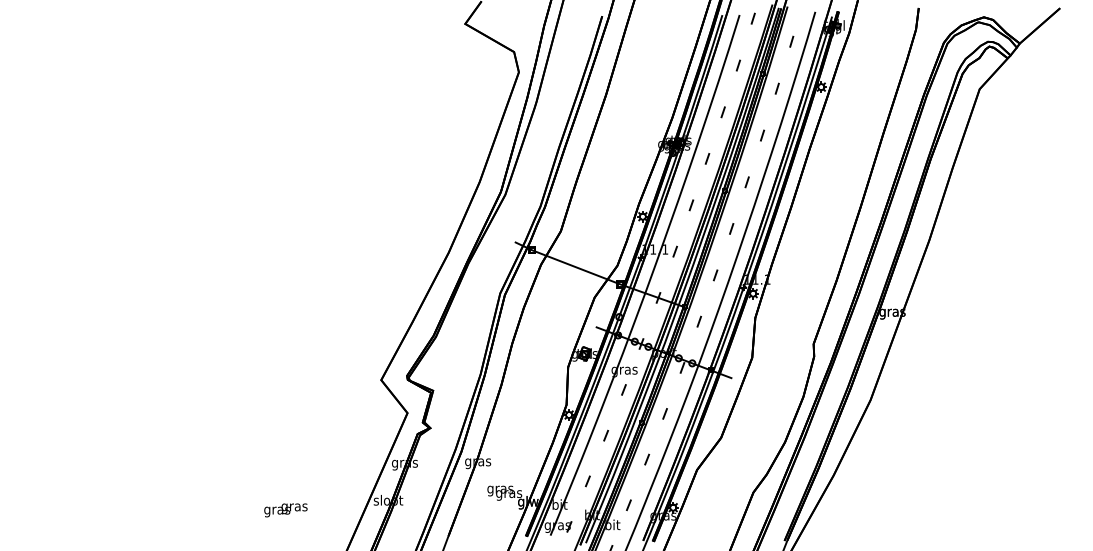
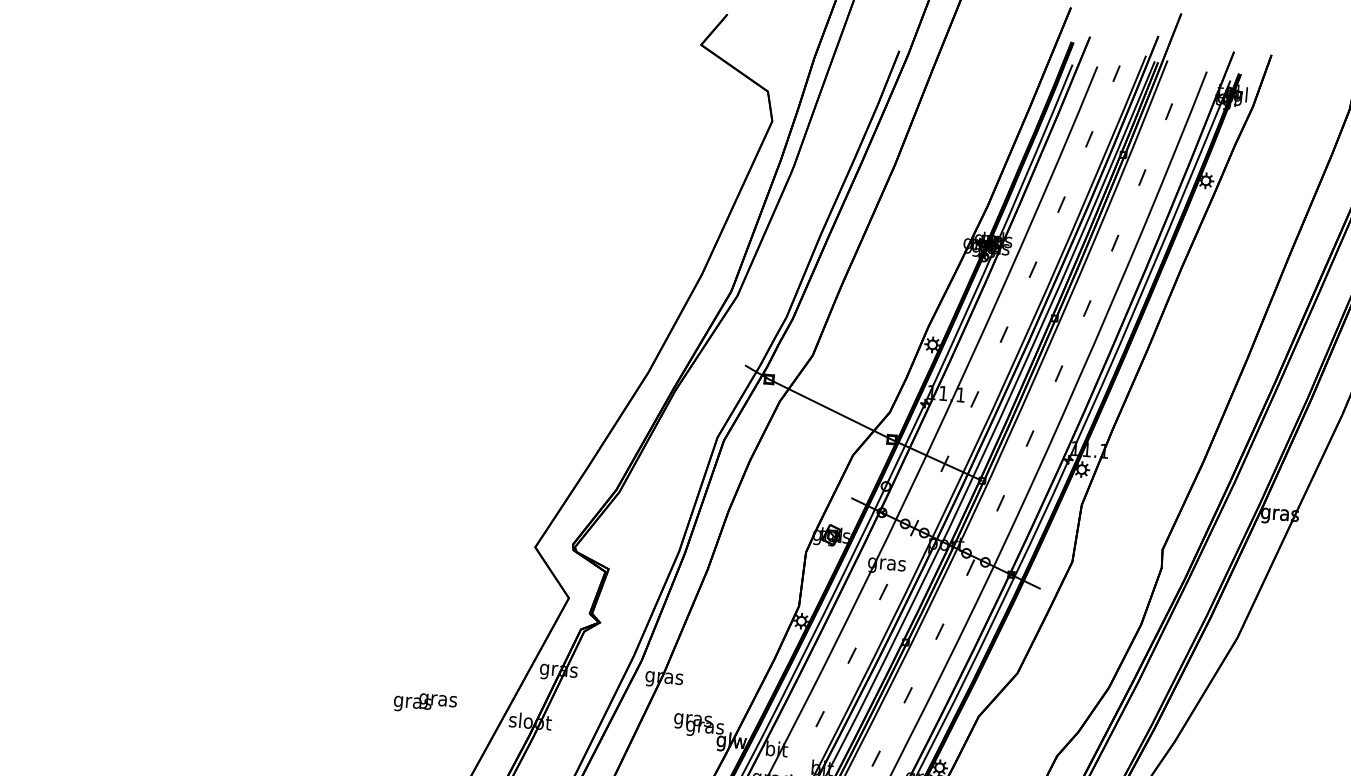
text: (285, 510) -> (424, 703), moved

